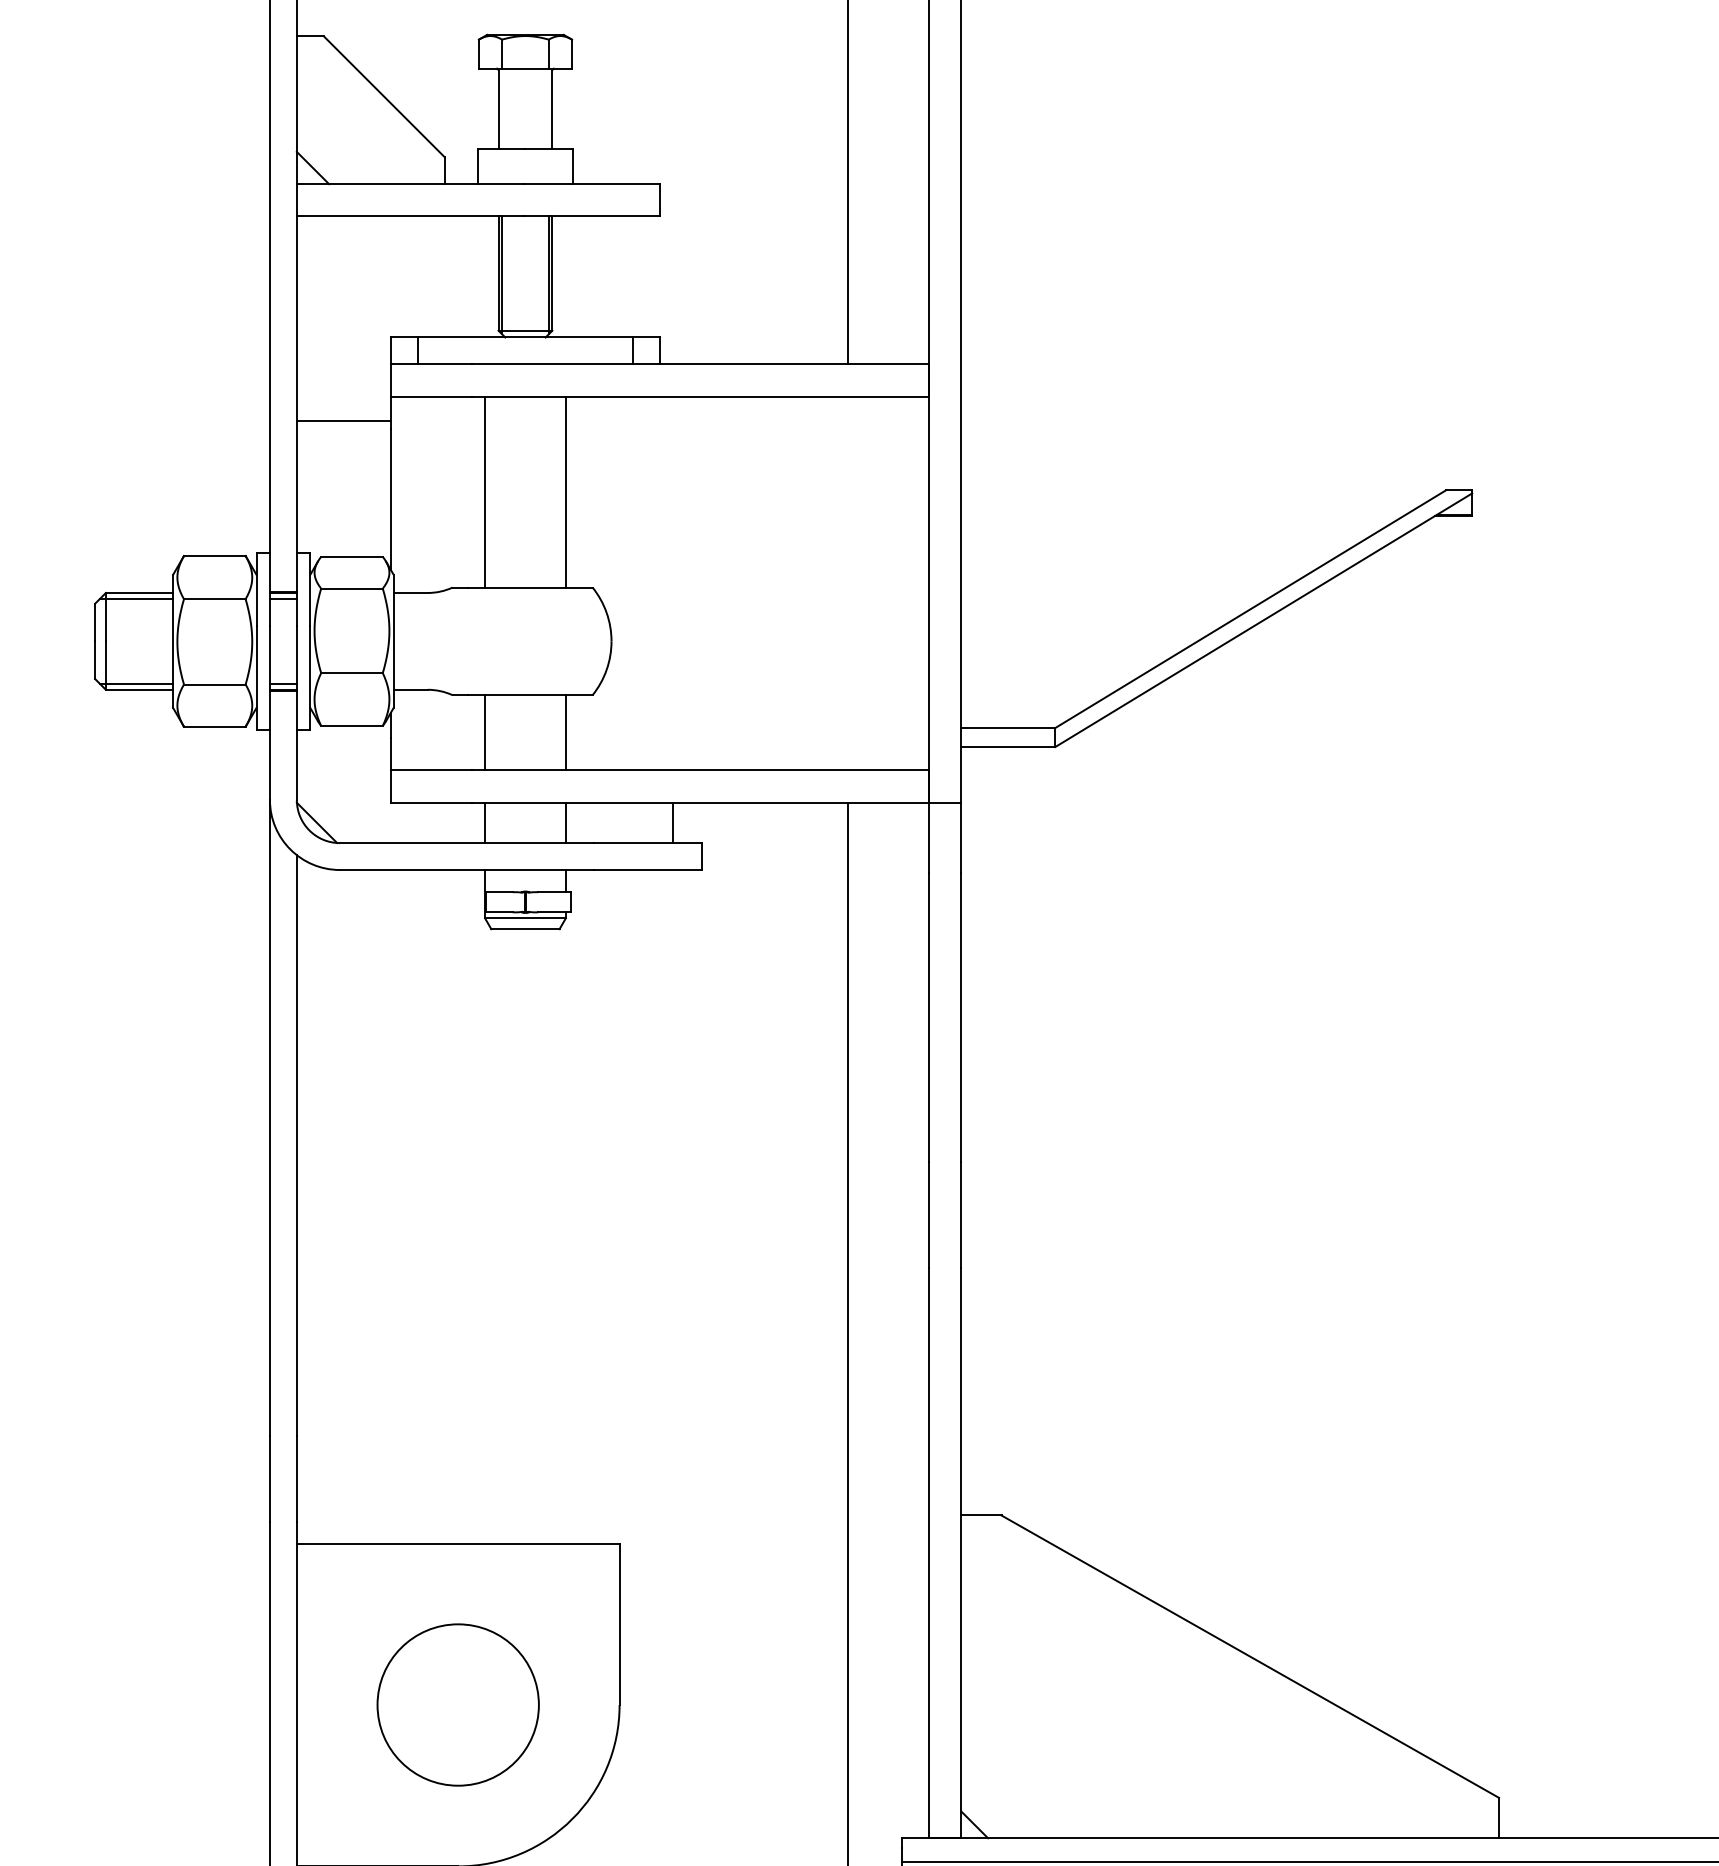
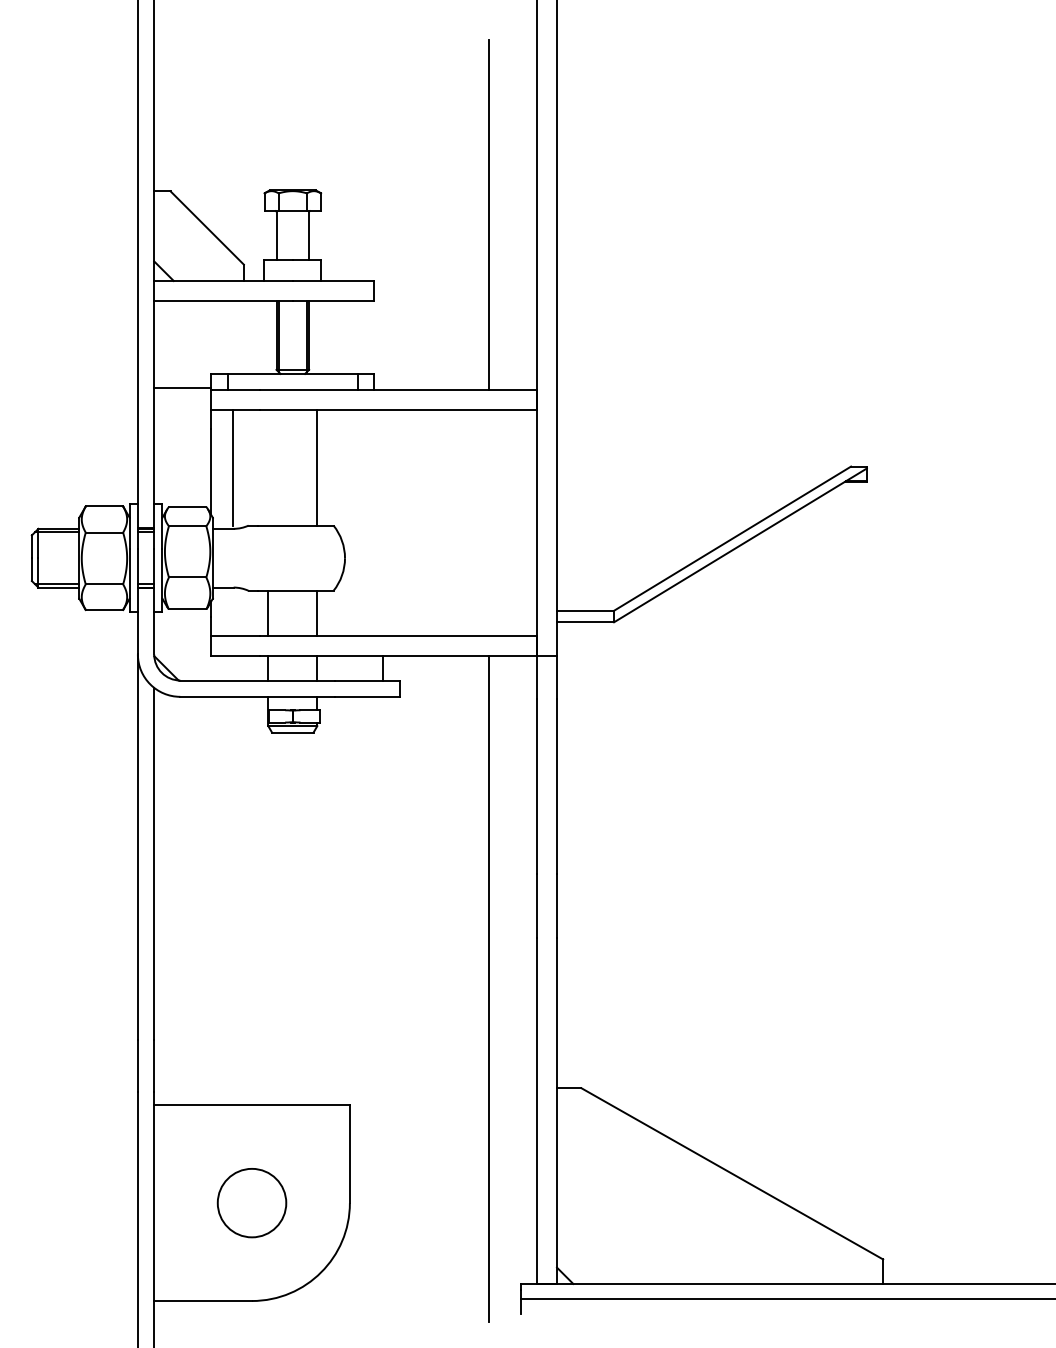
line: (343, 420) -> (182, 388), moved
line: (485, 491) -> (233, 467), moved
circle: (457, 1703) -> (251, 1202), size x0.7

